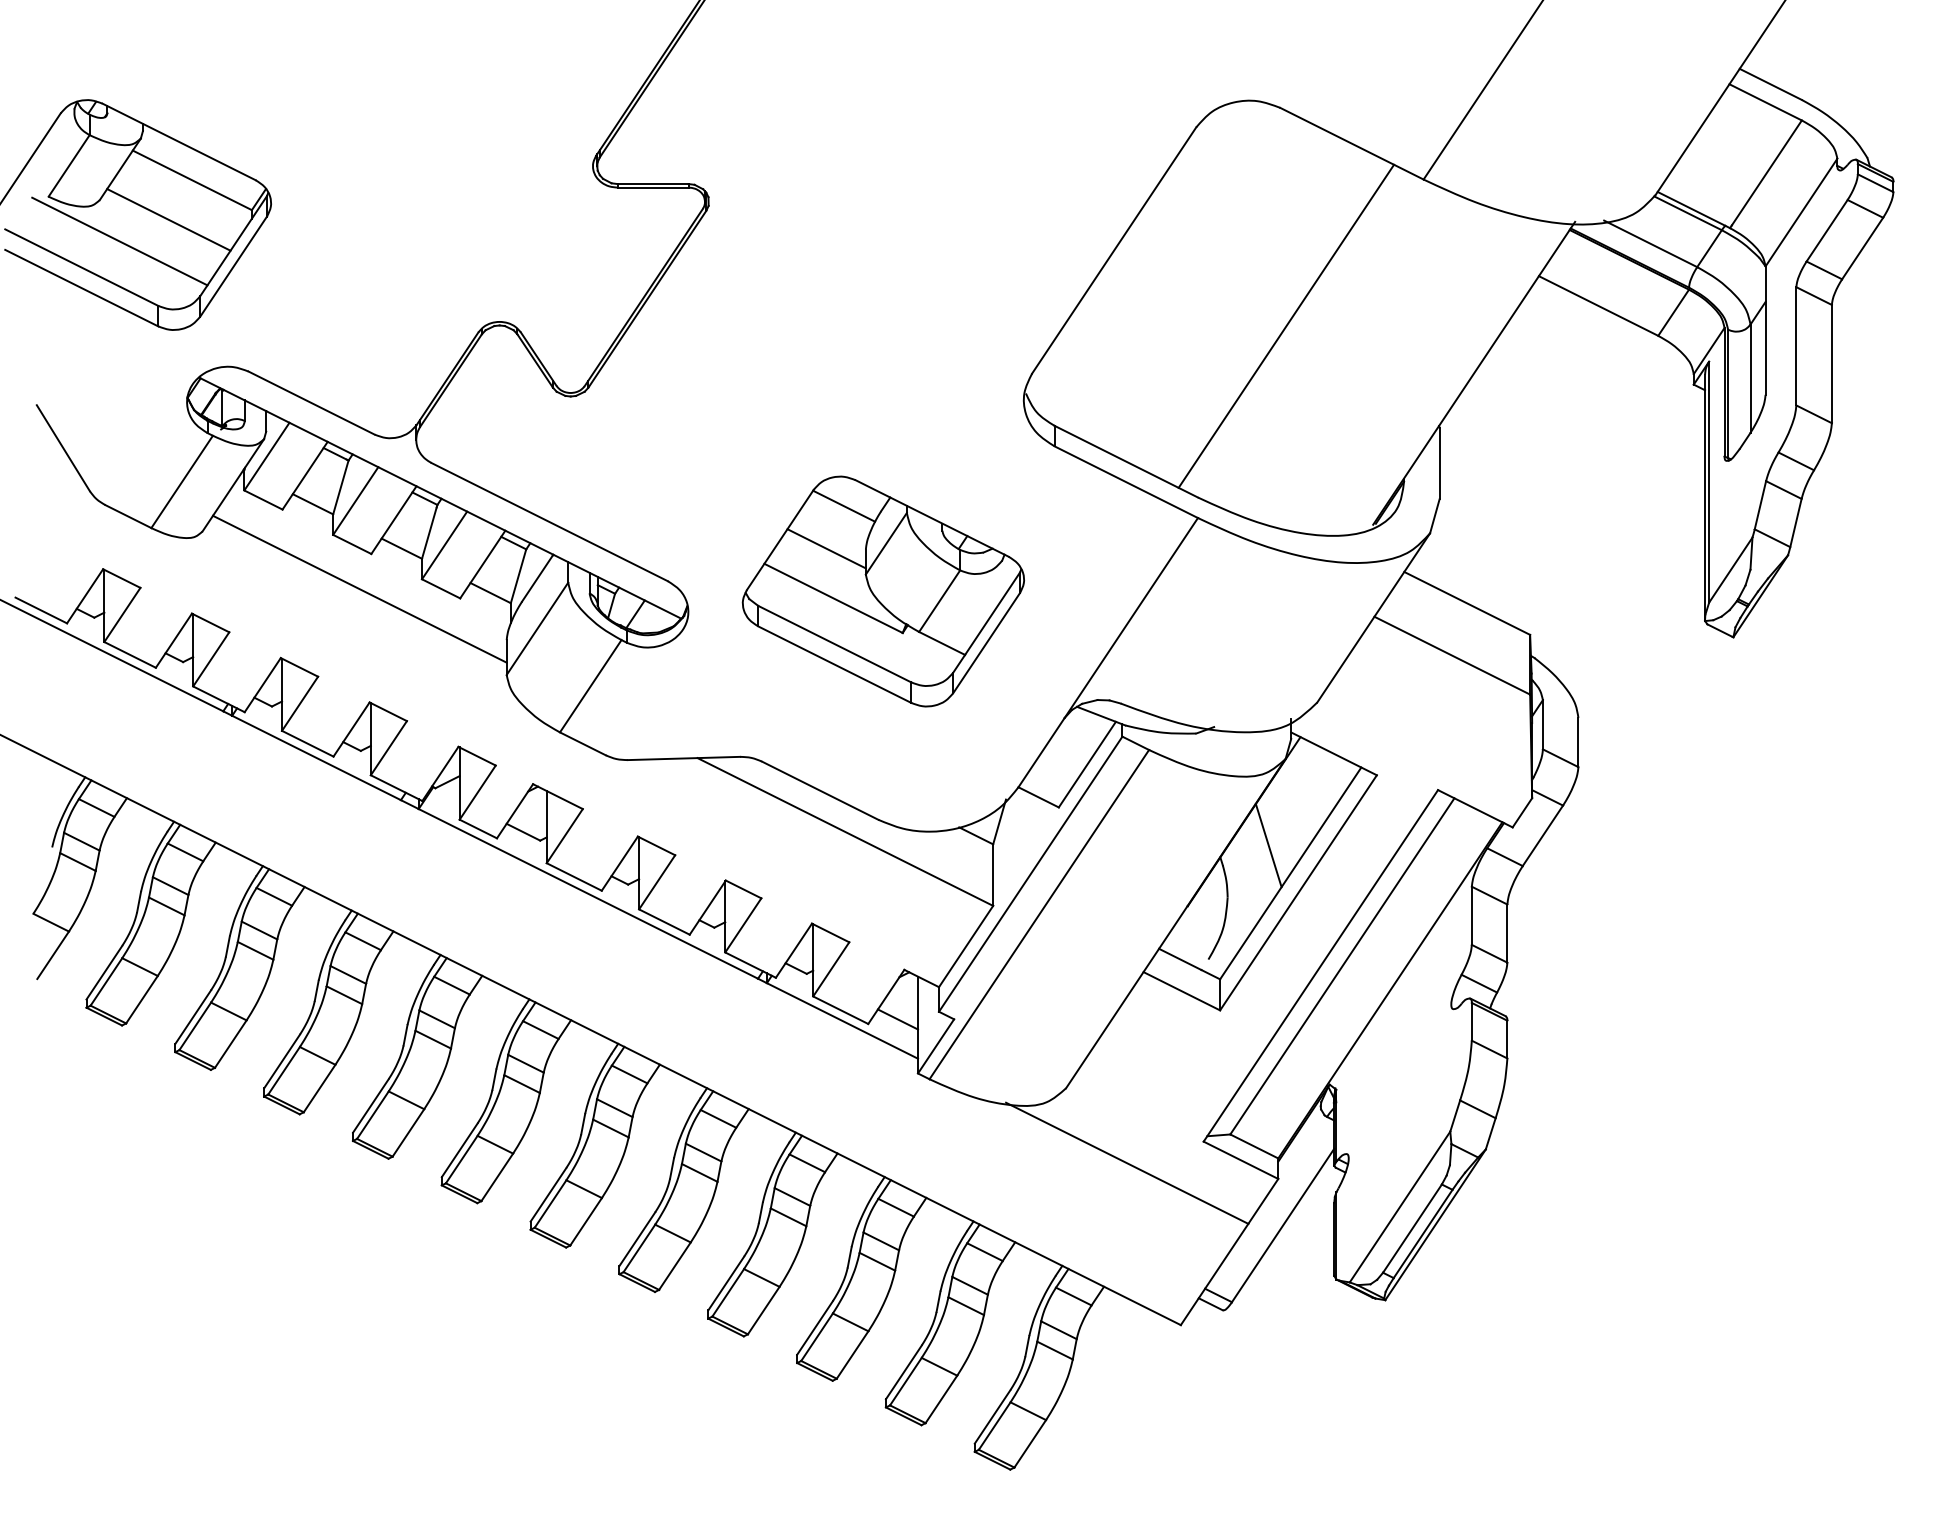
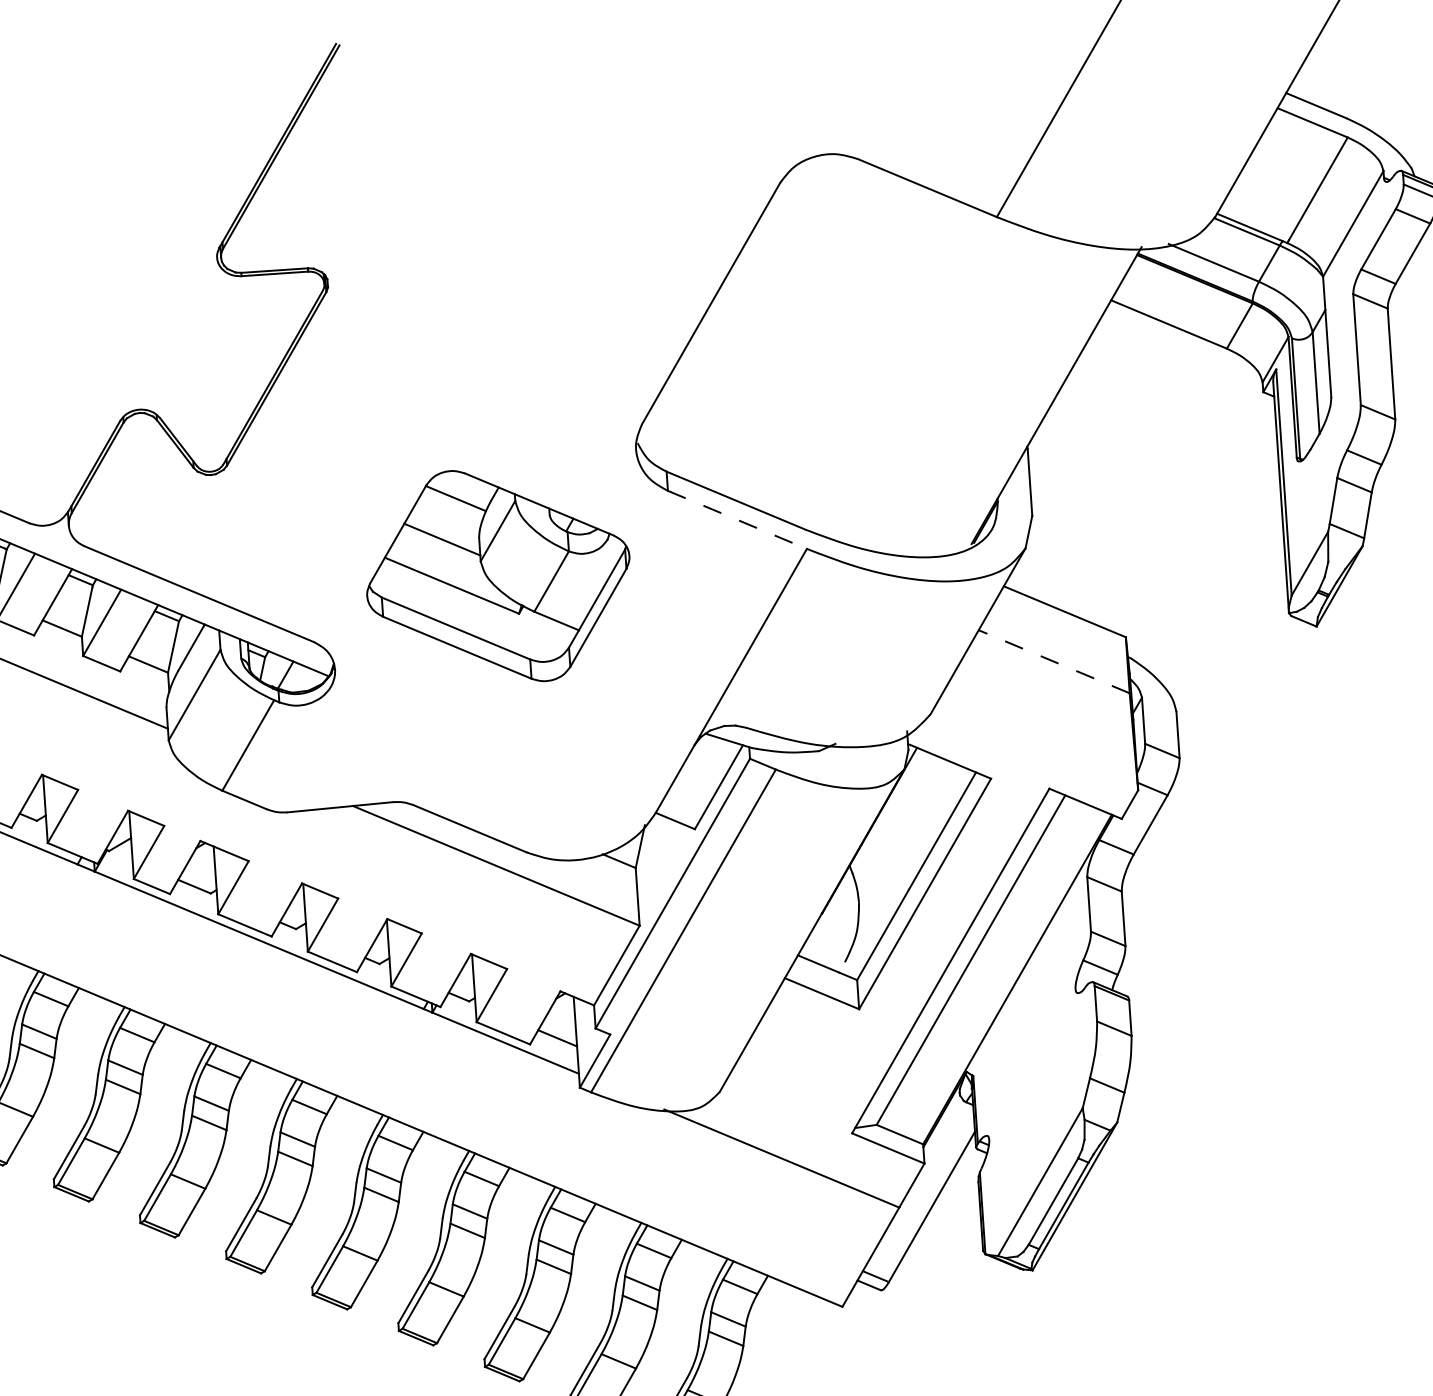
line: (1286, 325) -> (877, 362), removed
line: (1126, 482) -> (737, 520), solid -> dashed
part: (882, 591) -> (497, 576), moved
line: (1451, 655) -> (1053, 661), solid -> dashed
line: (1268, 844) -> (893, 850), removed

